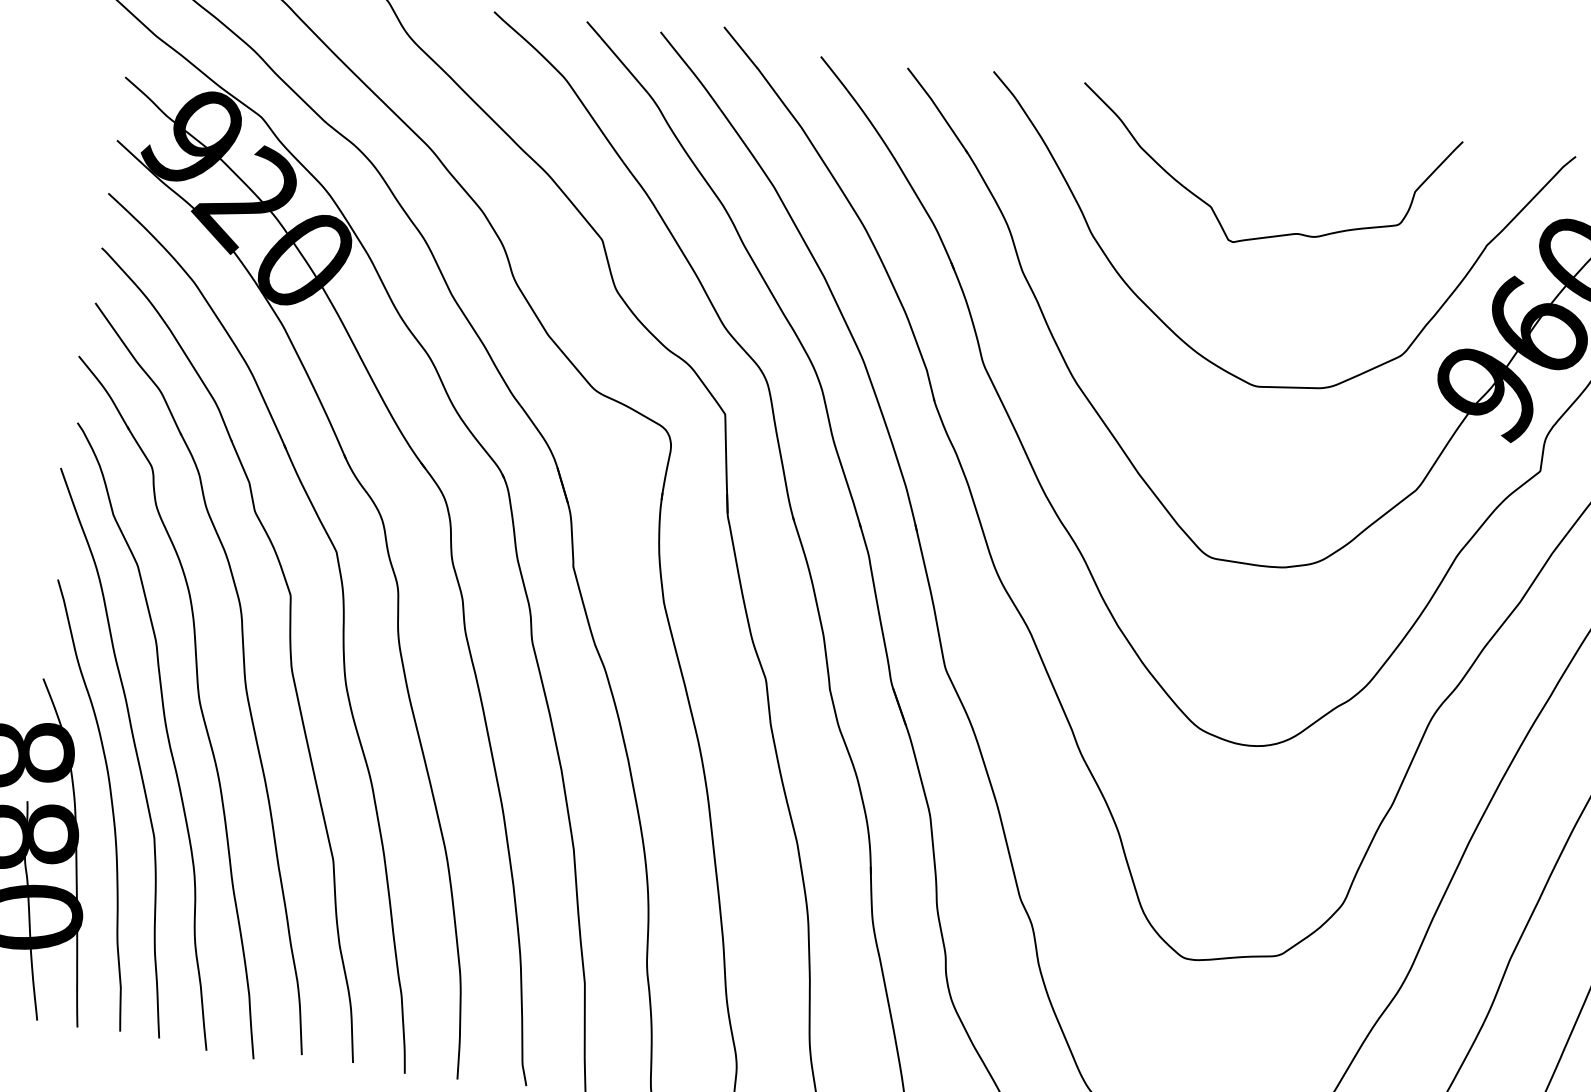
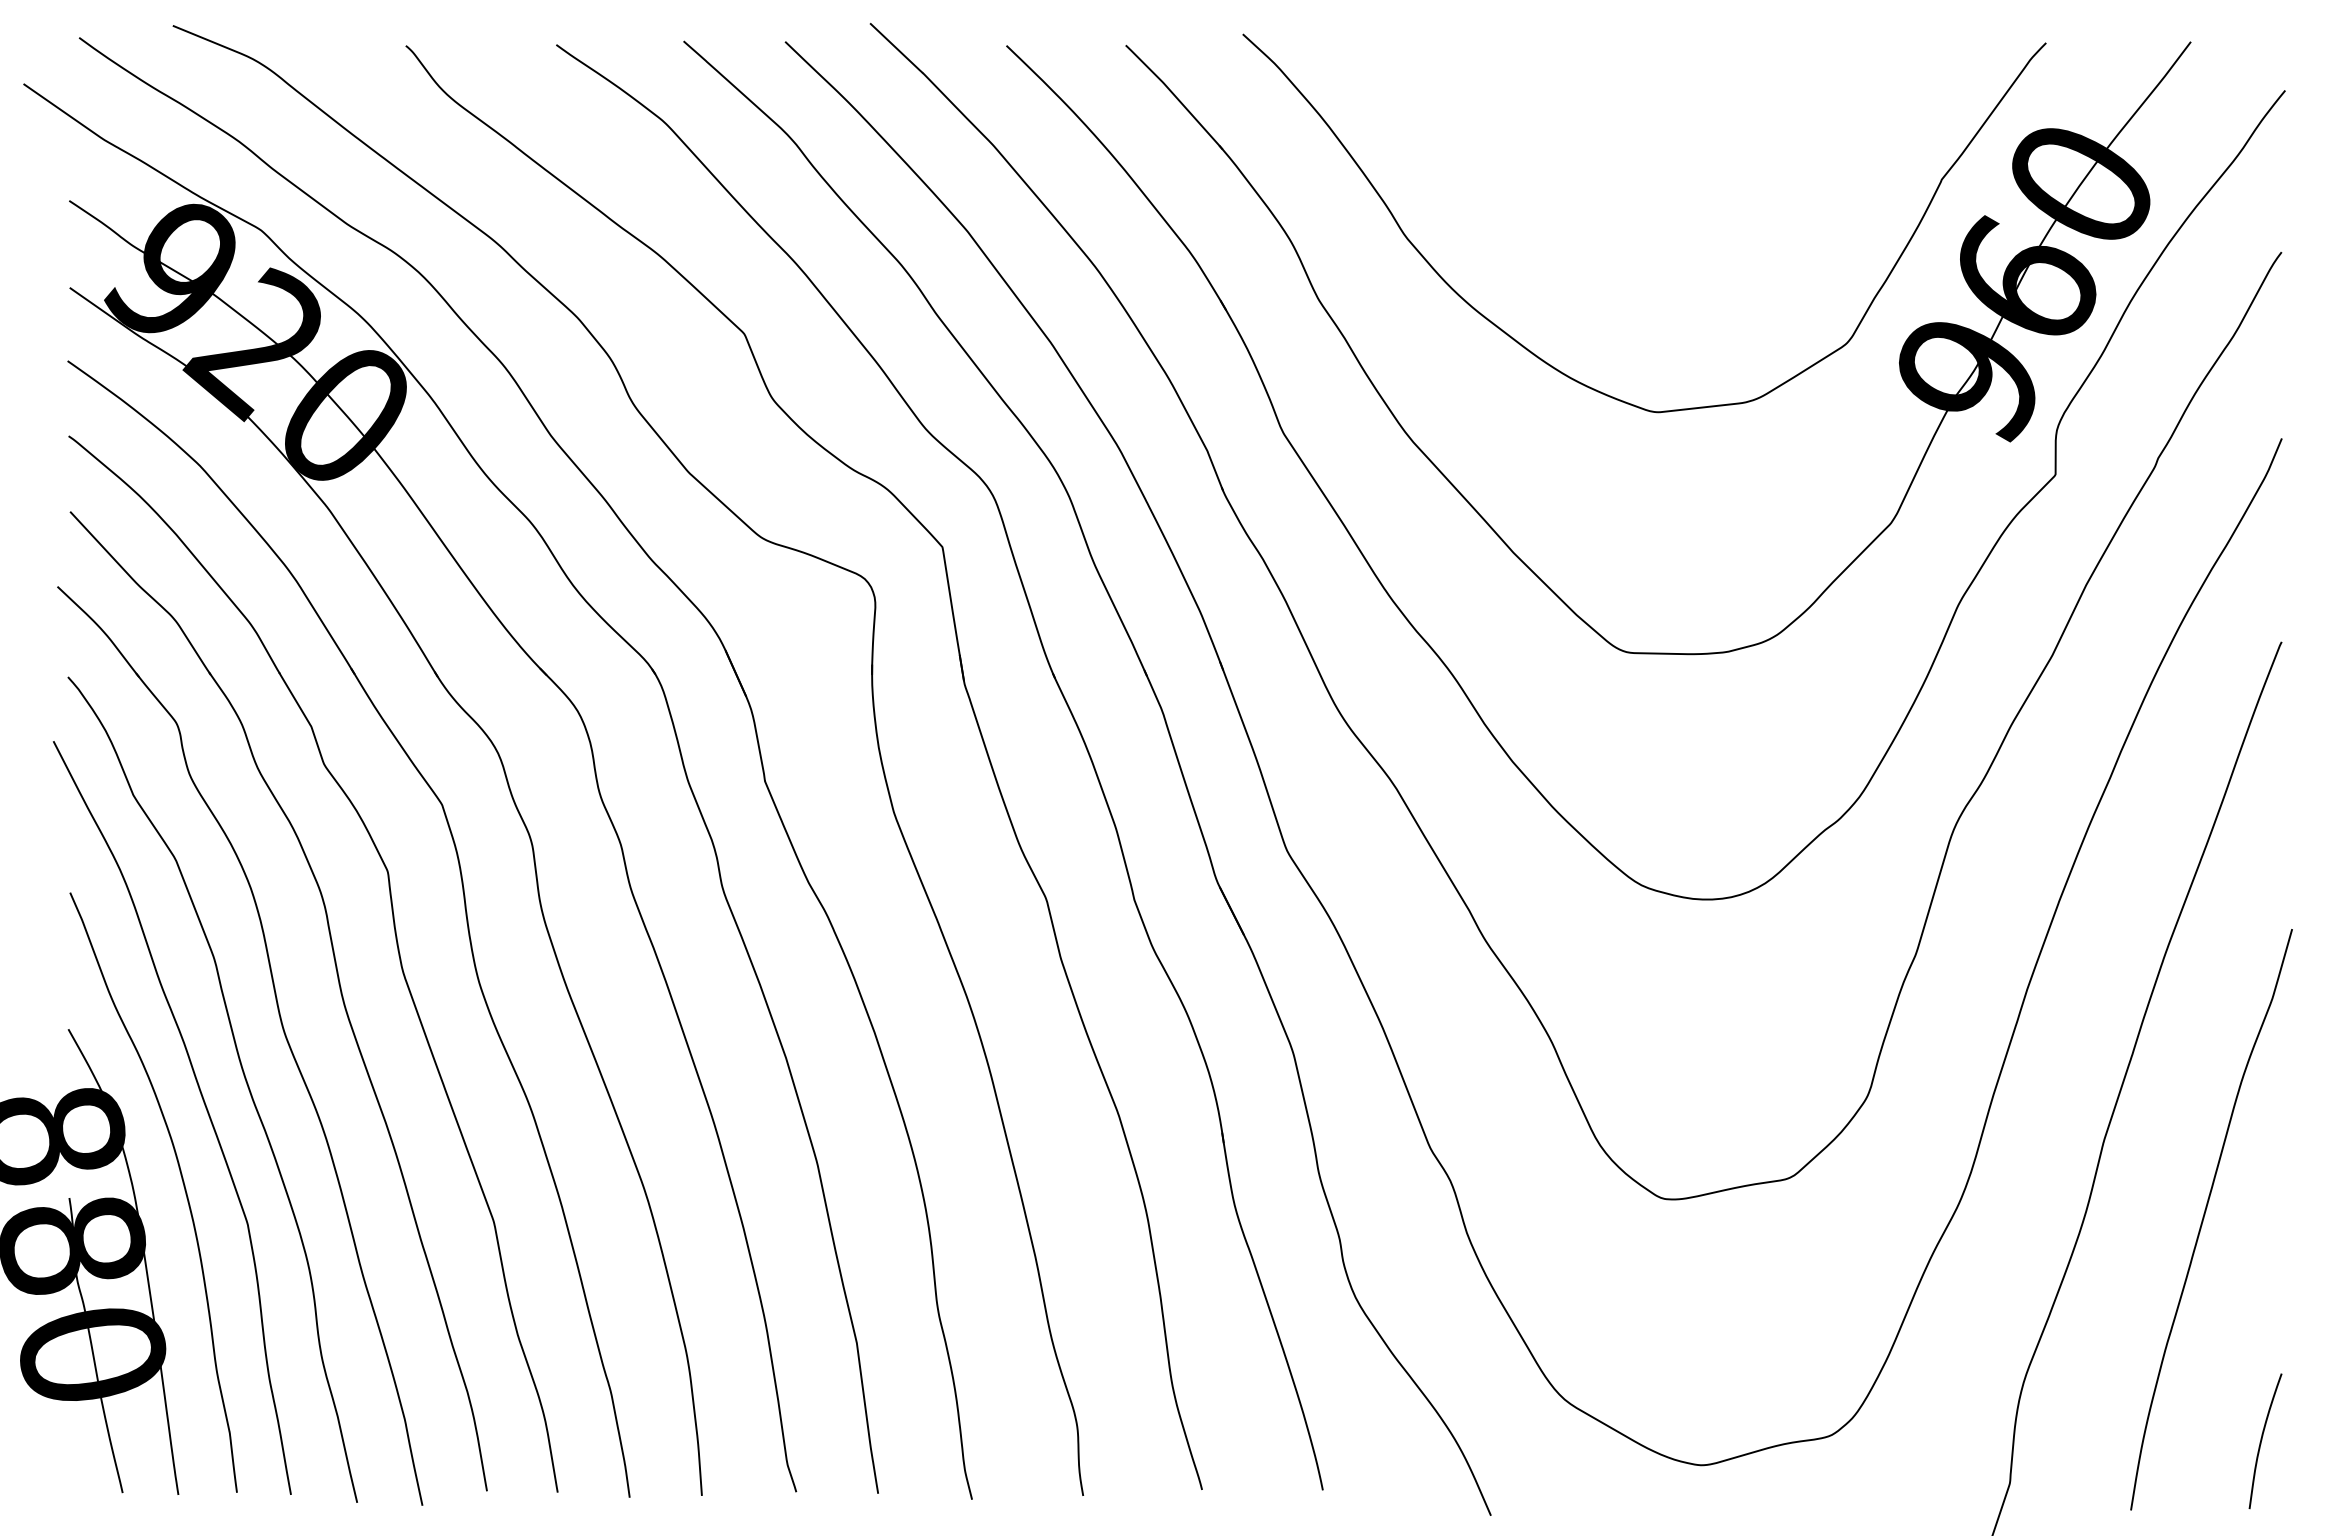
curve: (1272, 235) -> (1650, 205), removed

